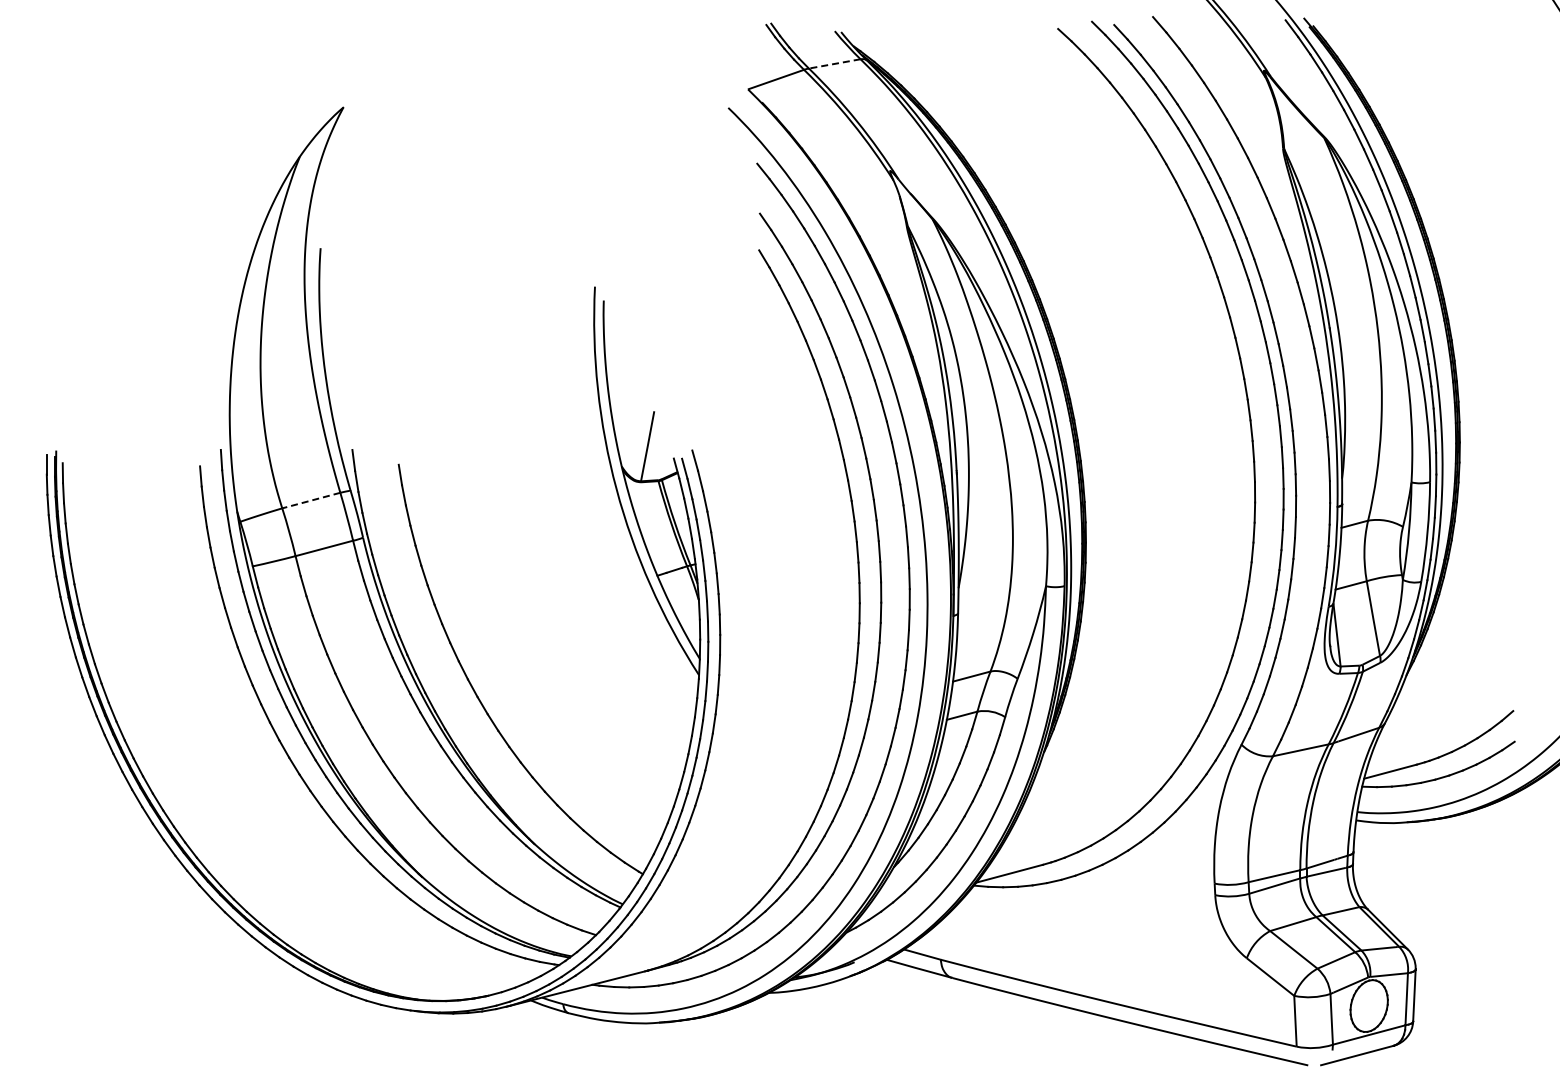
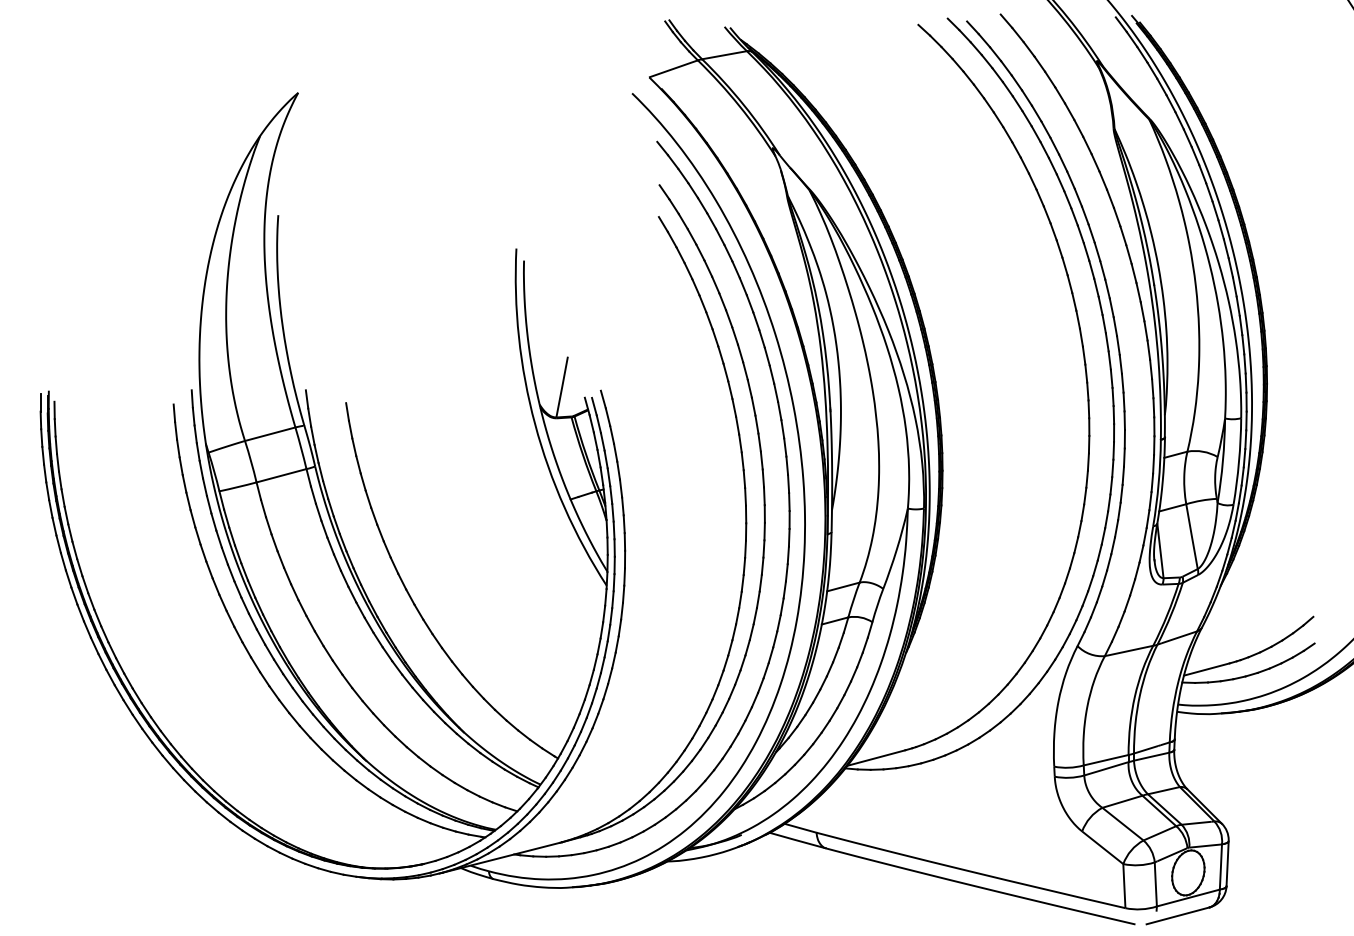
line: (834, 64) -> (724, 55), dashed -> solid
line: (310, 500) -> (269, 434), dashed -> solid

